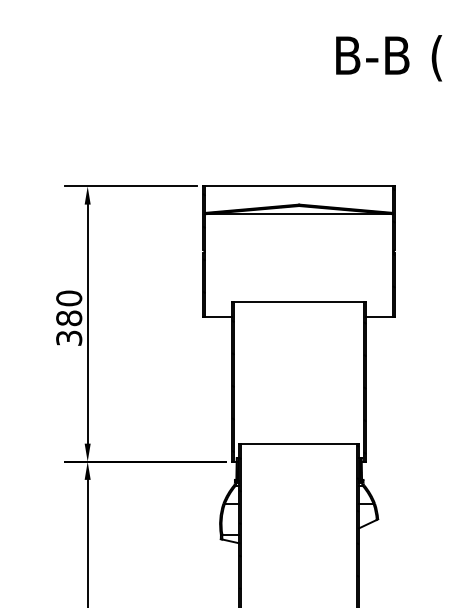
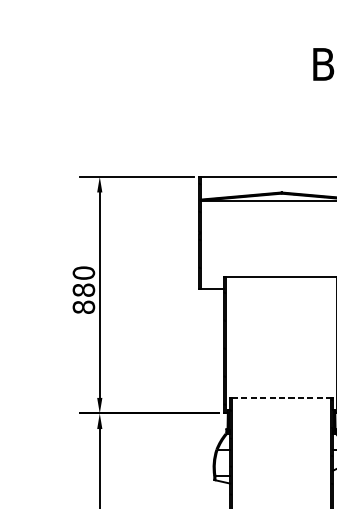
text: (69, 337) -> (84, 306), 380 -> 880
line: (299, 443) -> (281, 397), solid -> dashed

